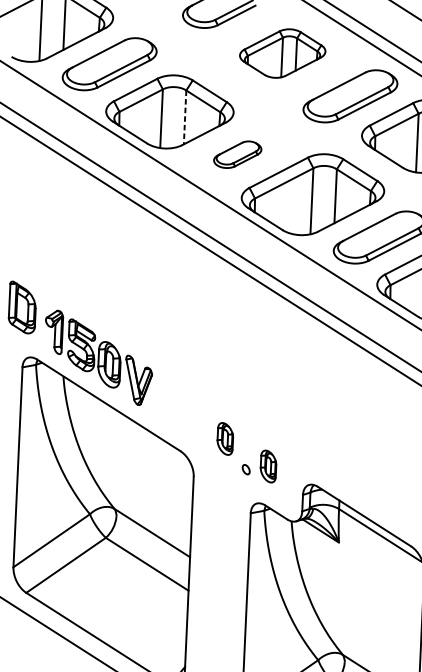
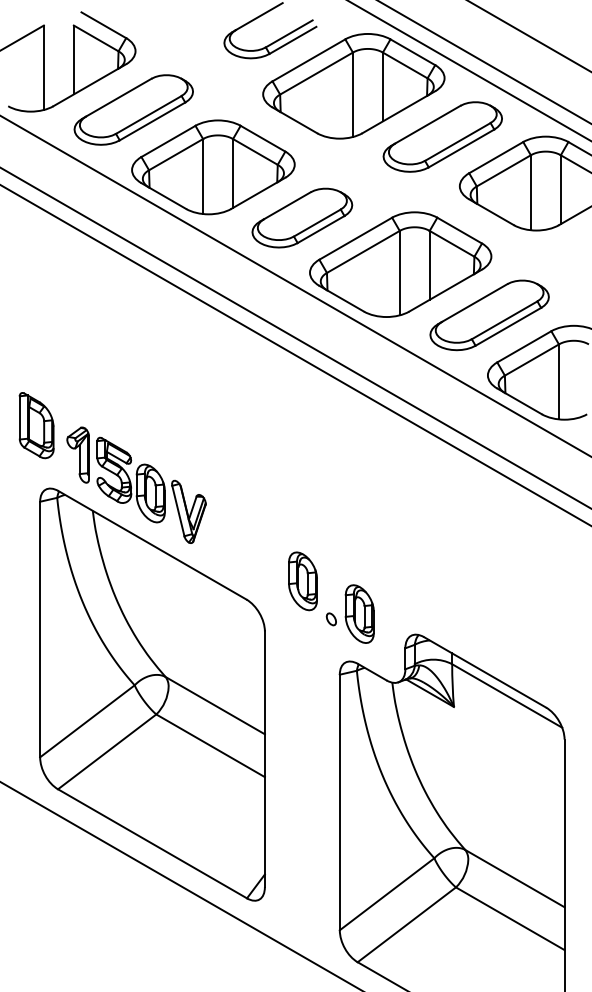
part: (282, 53) -> (353, 86), size x1.67
line: (185, 117) -> (233, 173), dashed -> solid
part: (237, 154) -> (302, 217), size x1.67
part: (224, 439) -> (302, 581), size x1.43
part: (268, 466) -> (359, 613), size x1.43

